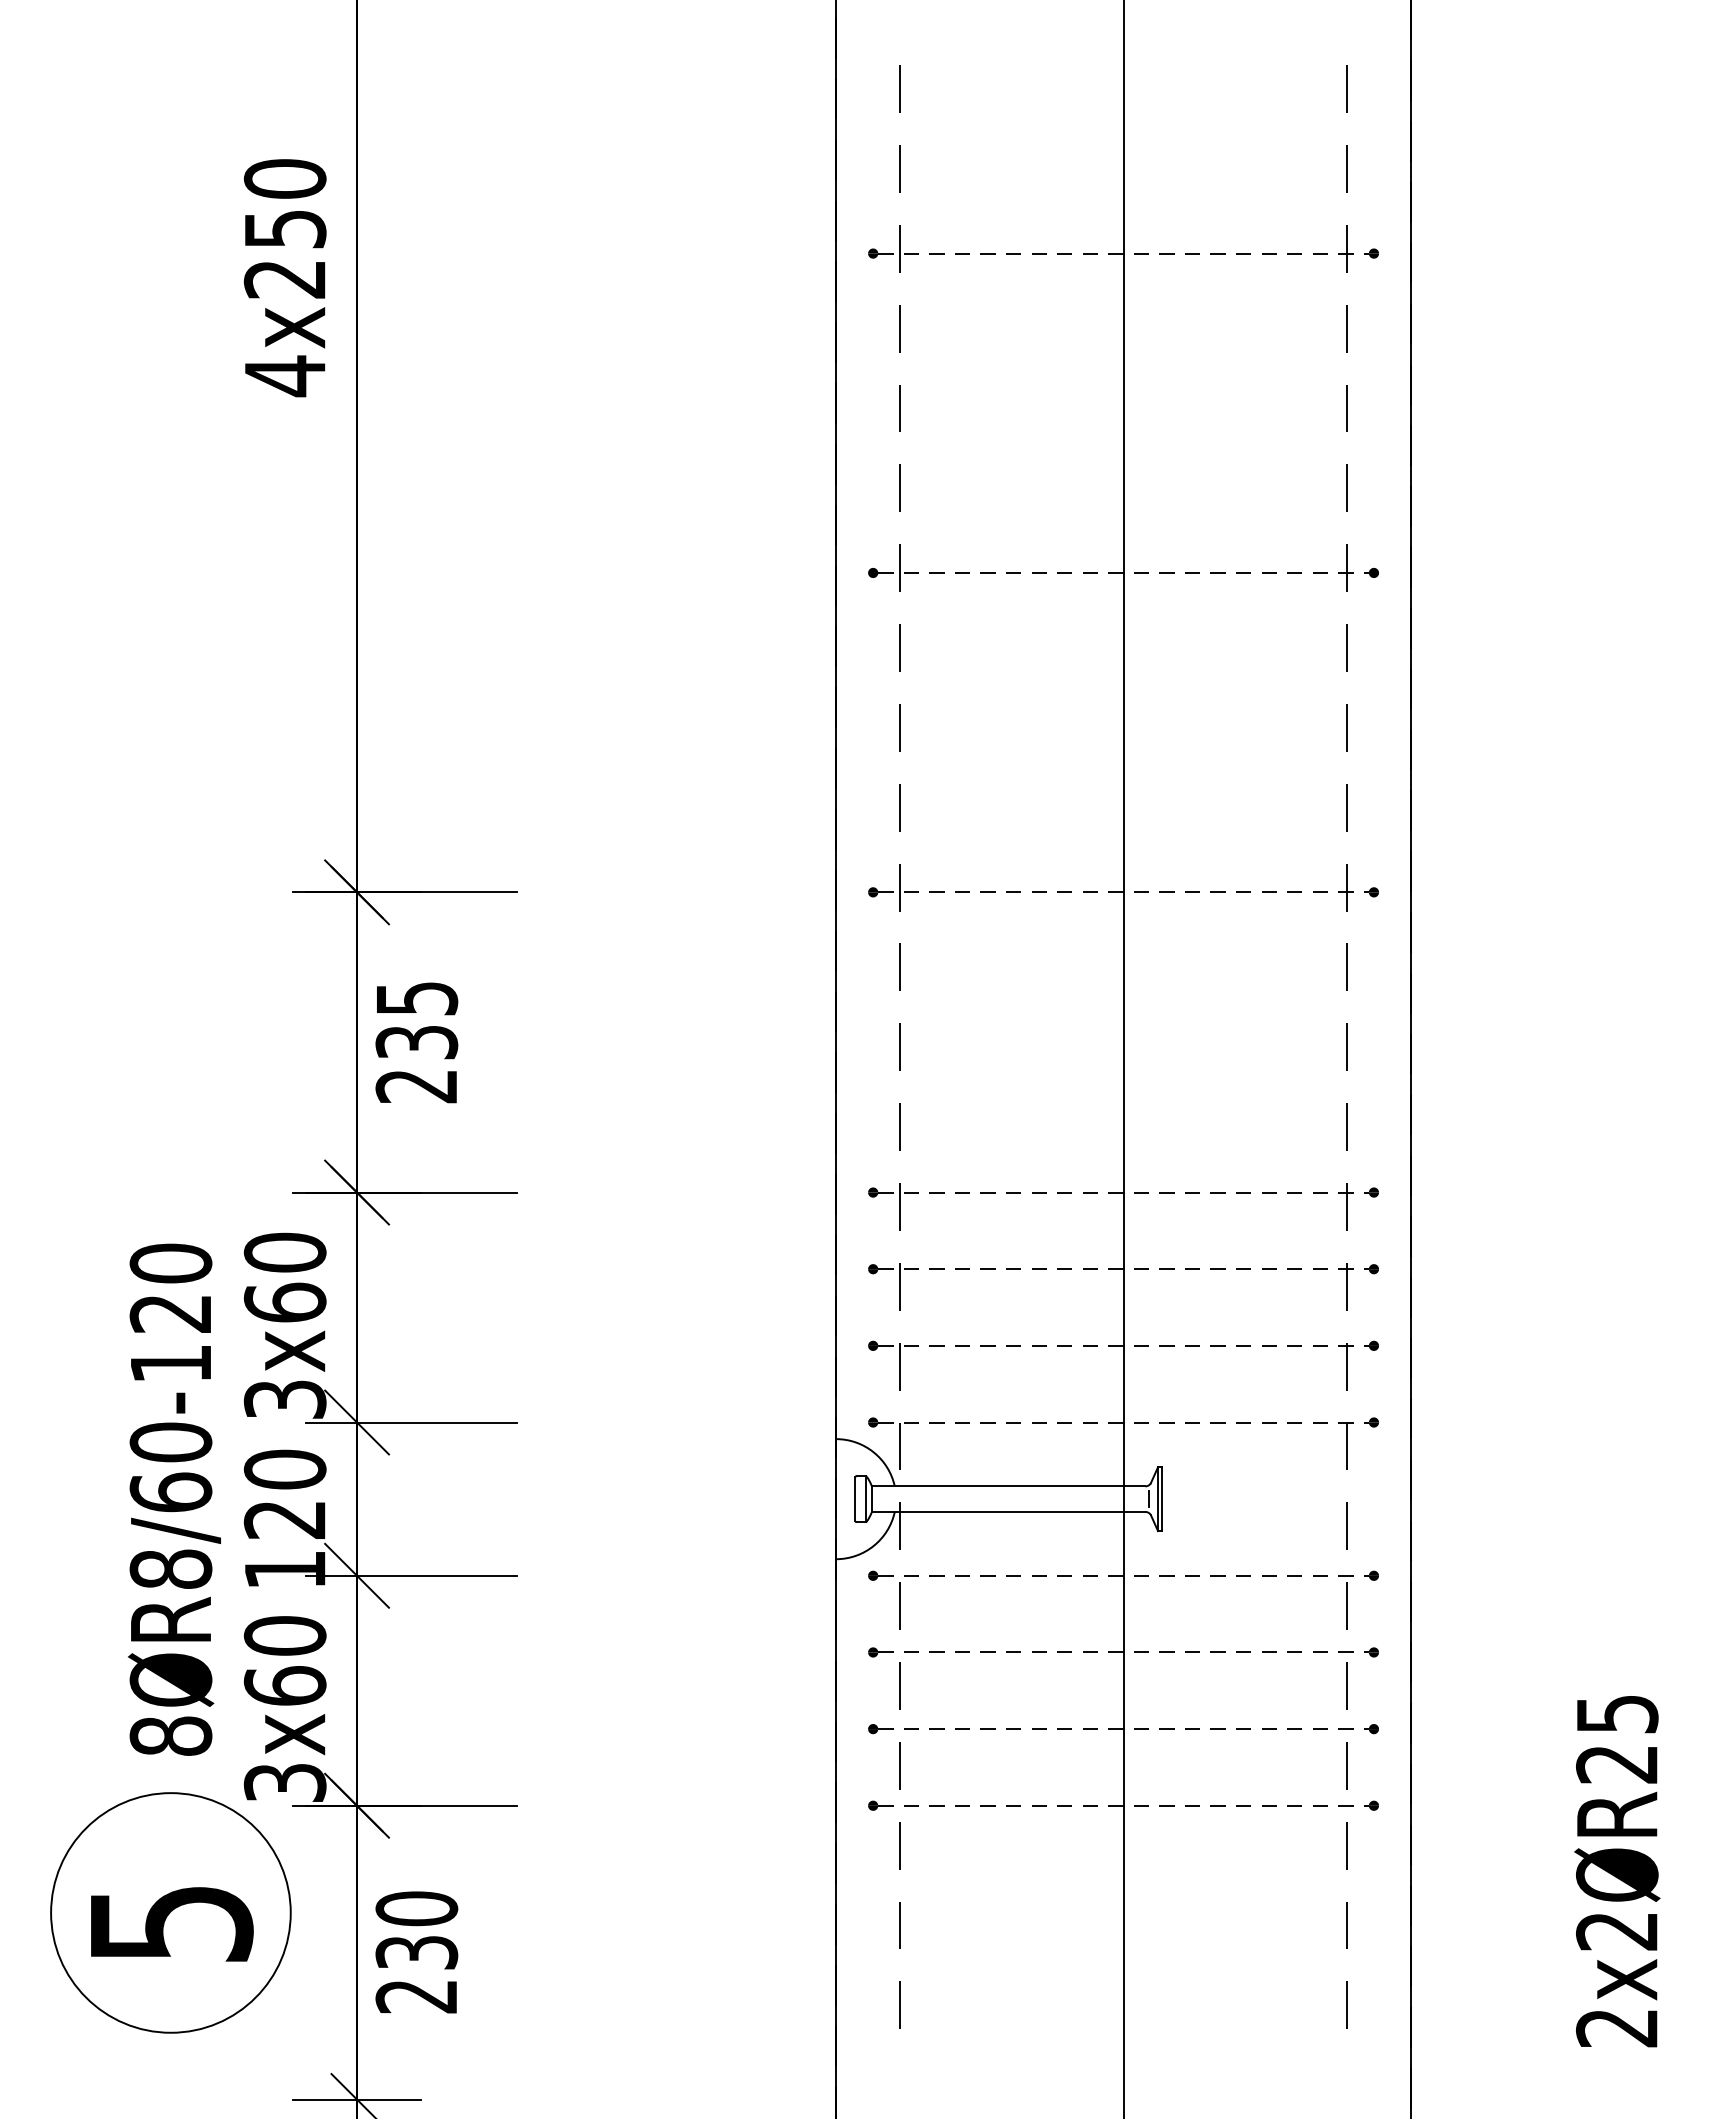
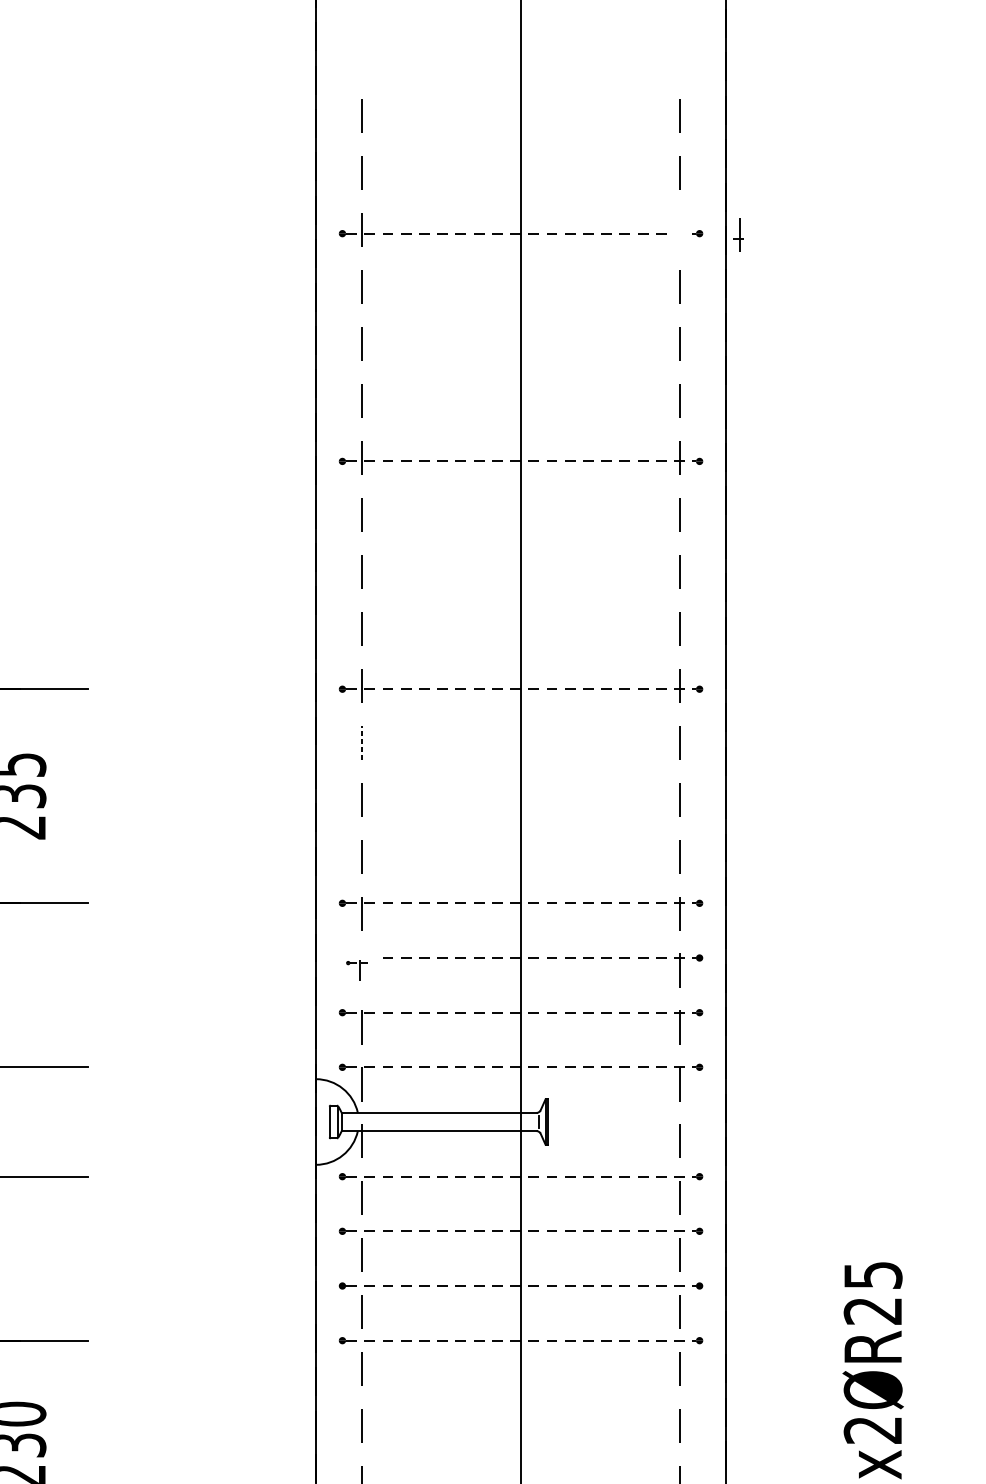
part: (1345, 248) -> (738, 235), moved
line: (900, 967) -> (361, 742), solid -> dashed
part: (893, 1286) -> (356, 970), size x0.6

